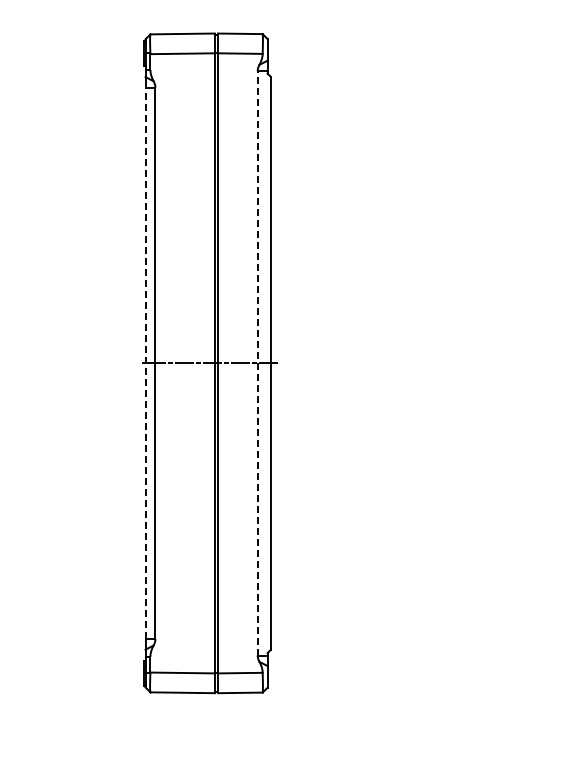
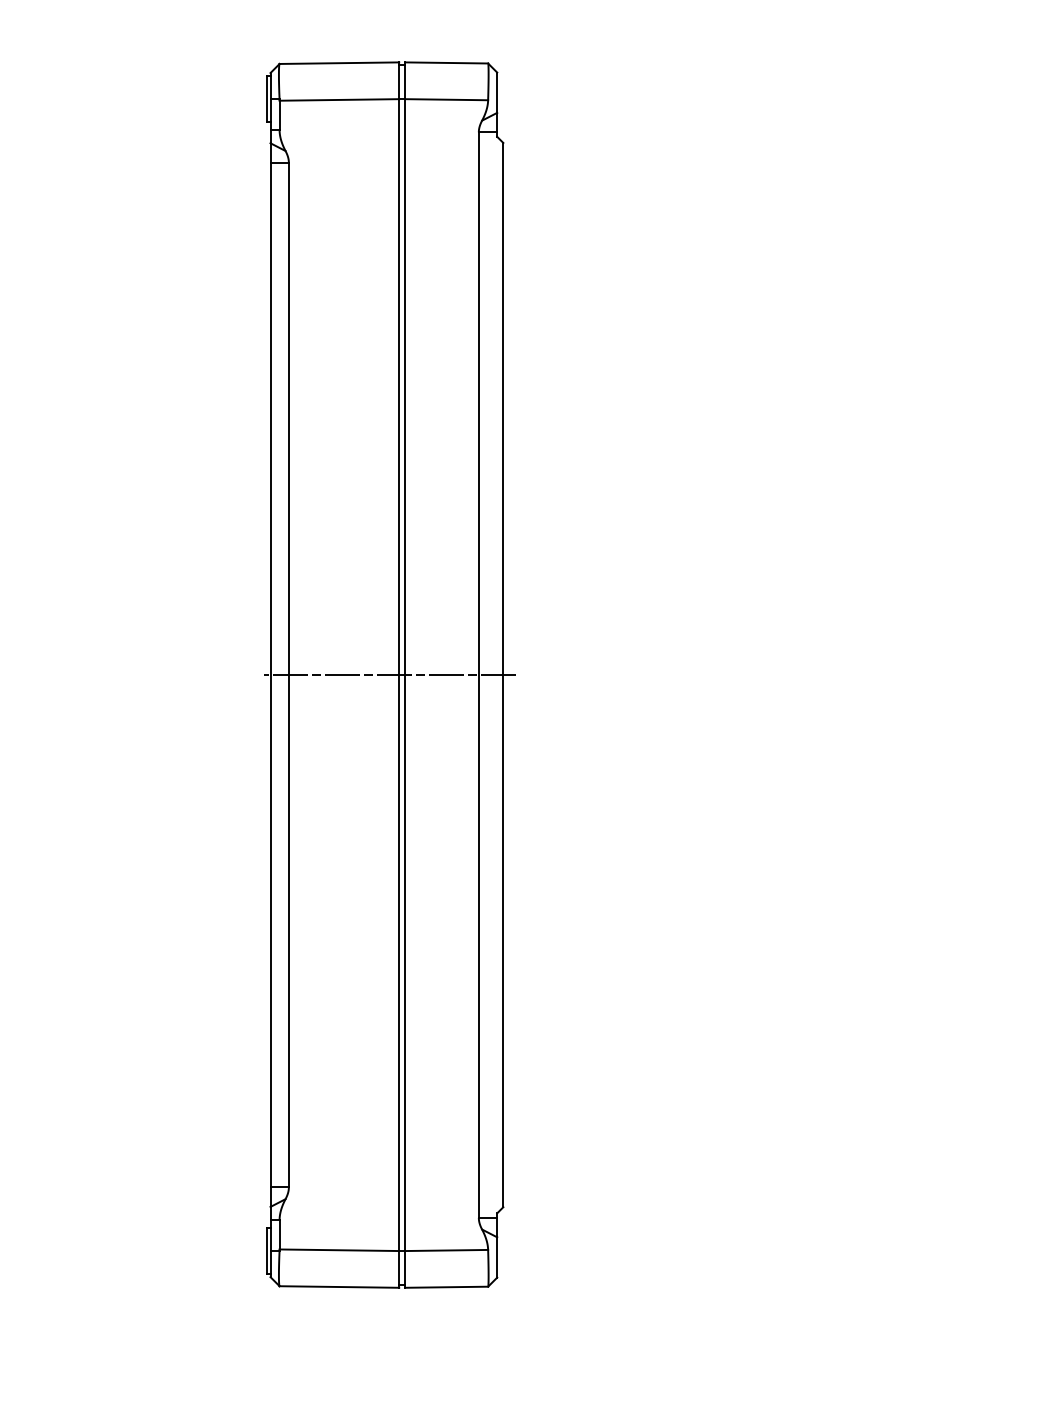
line: (257, 362) -> (478, 673), dashed -> solid
line: (145, 363) -> (270, 675), dashed -> solid

